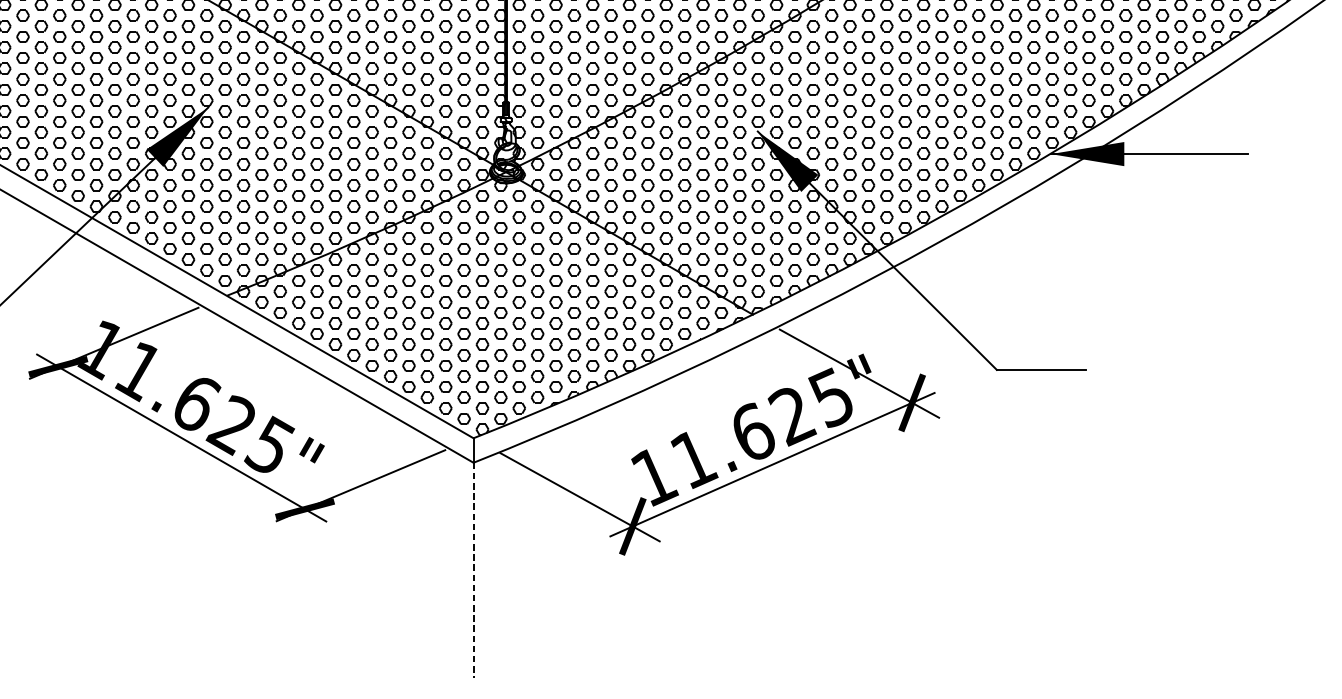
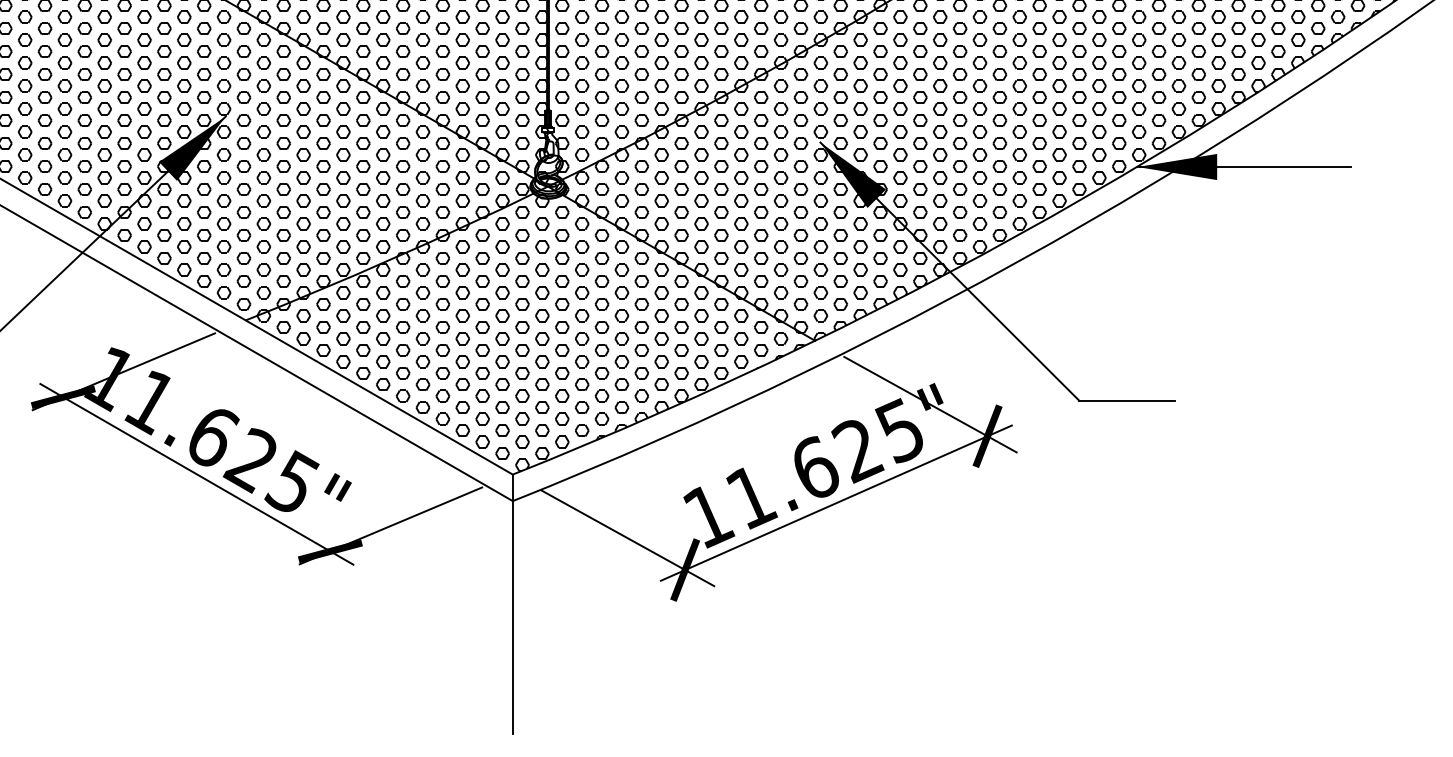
line: (473, 570) -> (512, 617), dashed -> solid

